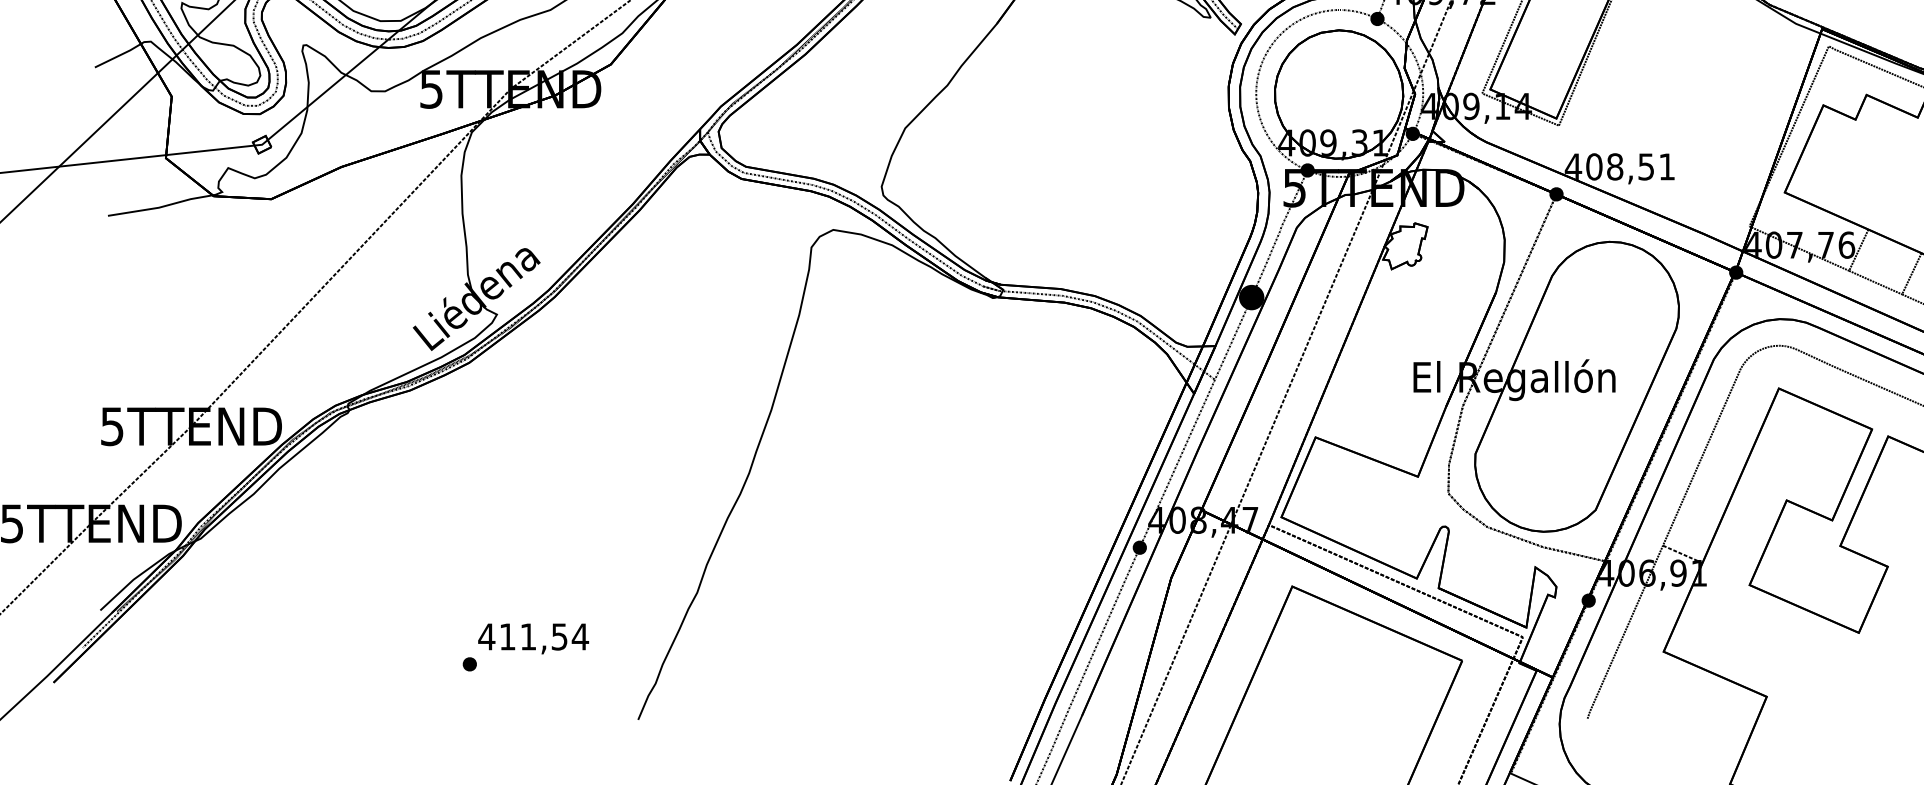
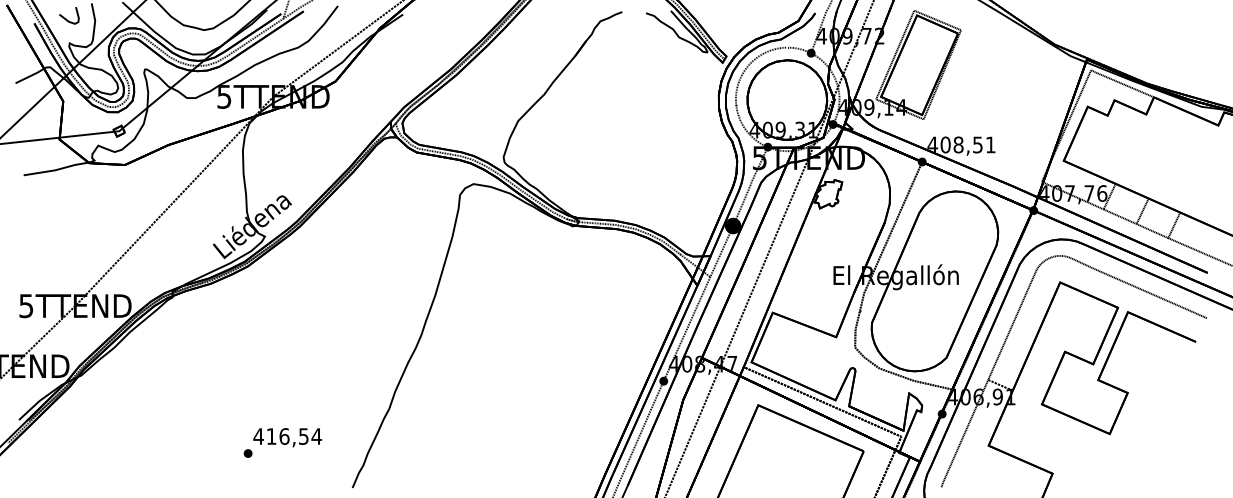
text: (528, 636) -> (284, 436), 411,54 -> 416,54

